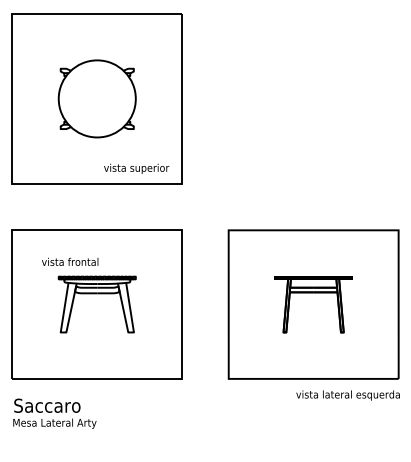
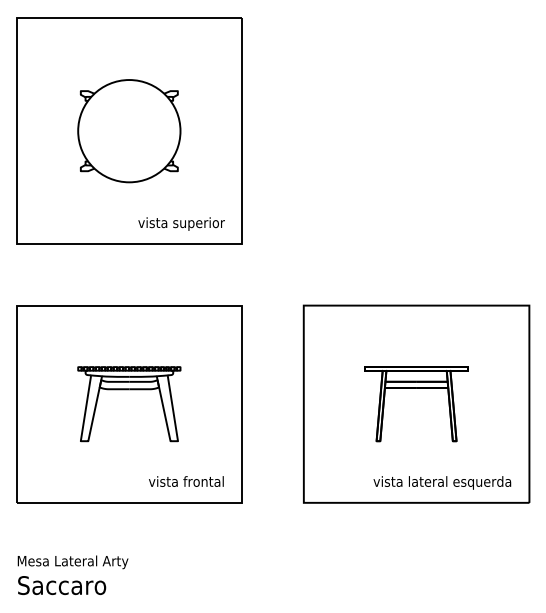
text: (70, 261) -> (186, 481), moved
text: (348, 395) -> (442, 482), moved
text: (47, 405) -> (62, 585), moved

